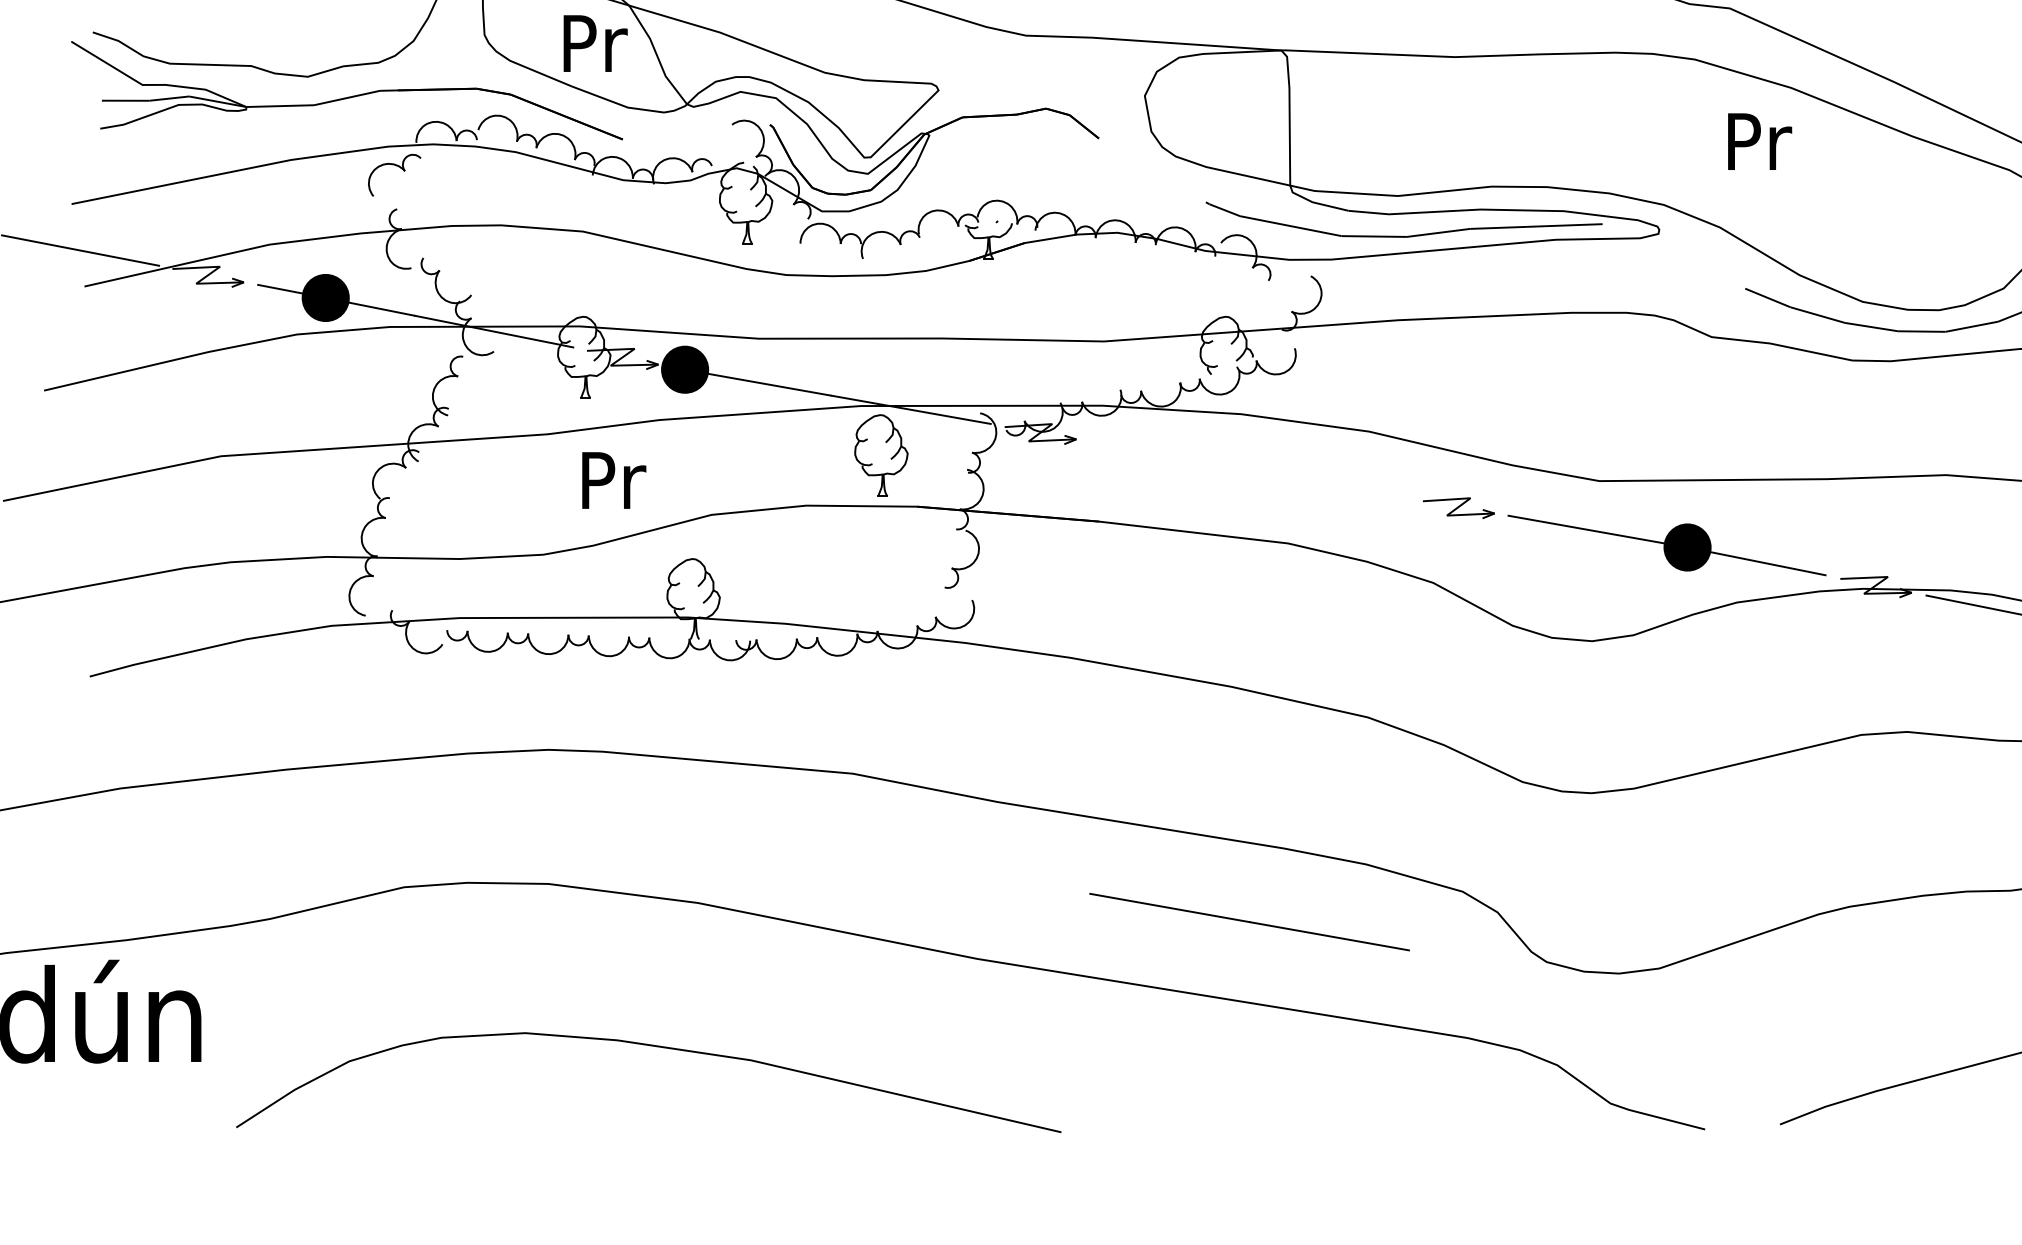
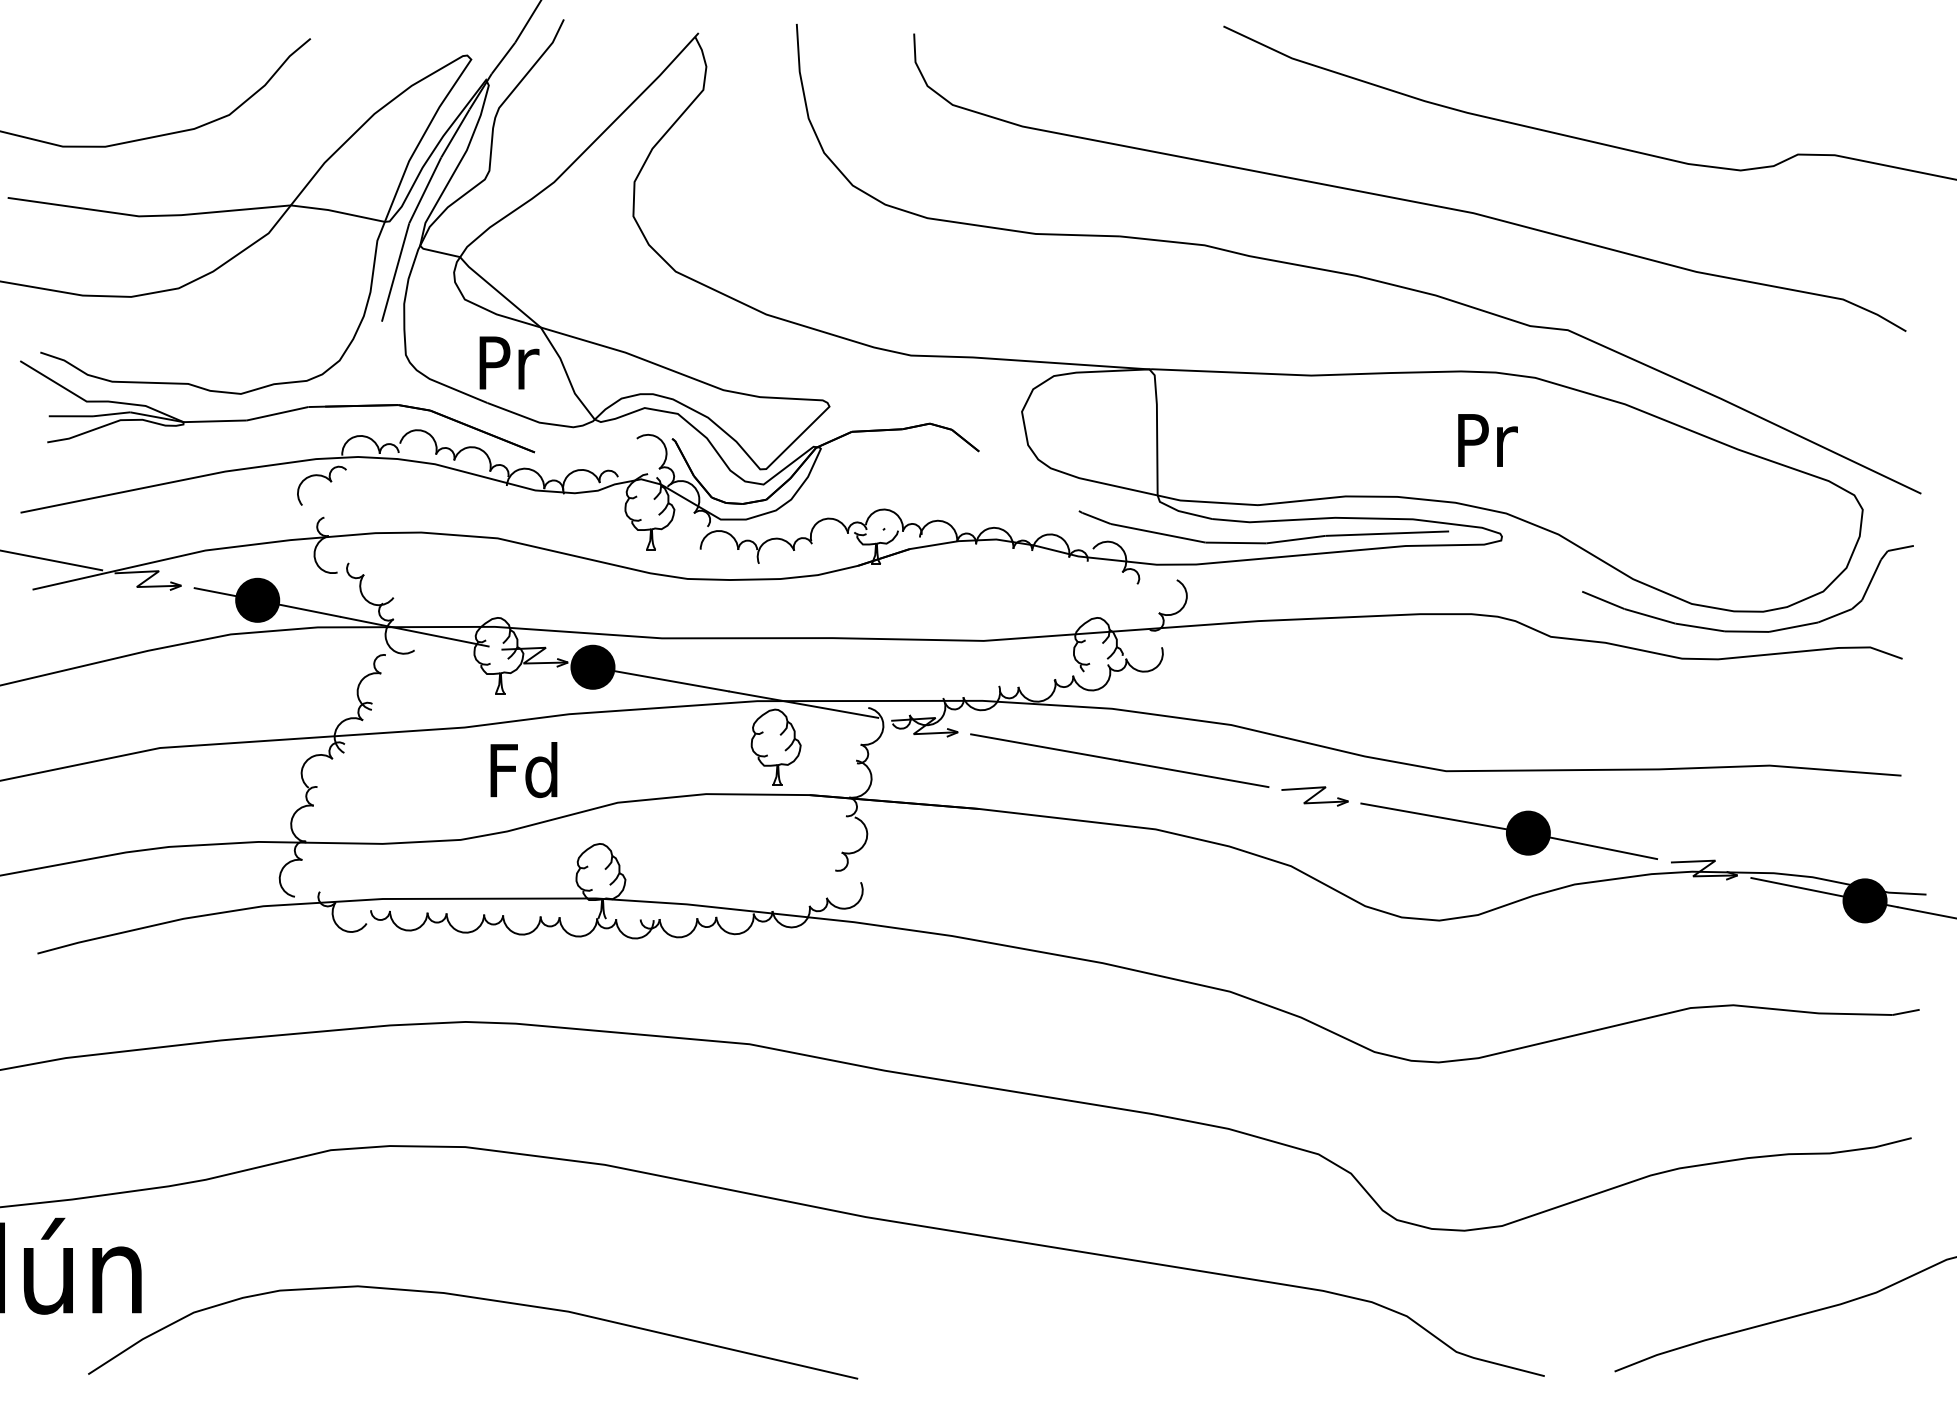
text: (1759, 141) -> (1487, 440), moved
text: (610, 480) -> (523, 770), Pr -> Fd
line: (1249, 921) -> (1119, 760), moved
curve: (654, 1047) -> (478, 1299), moved

